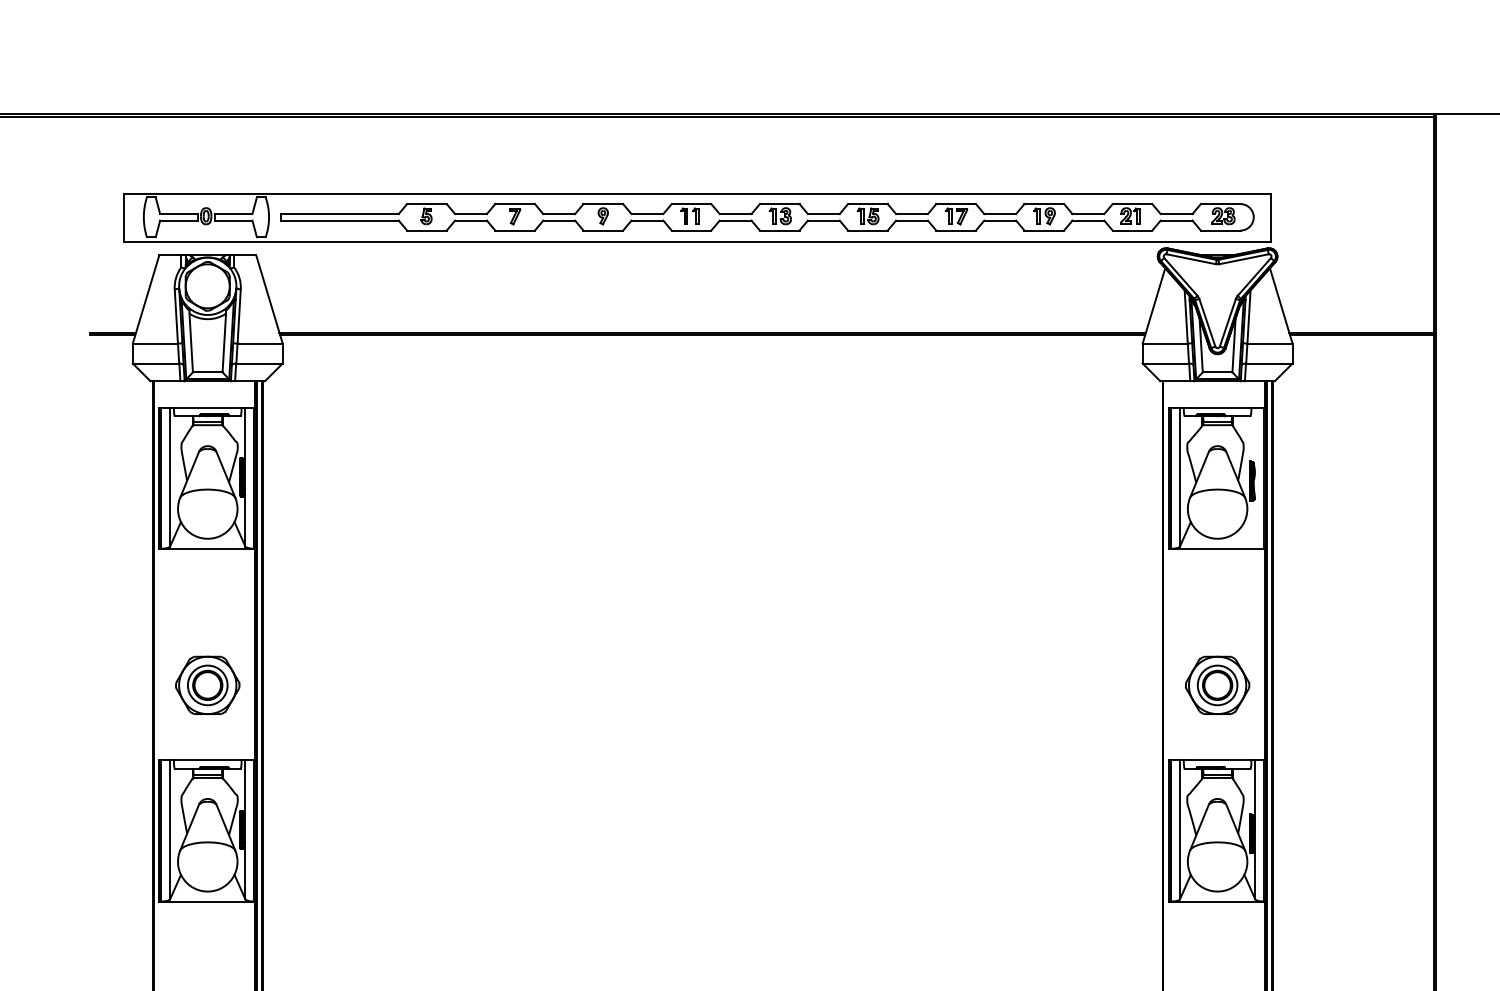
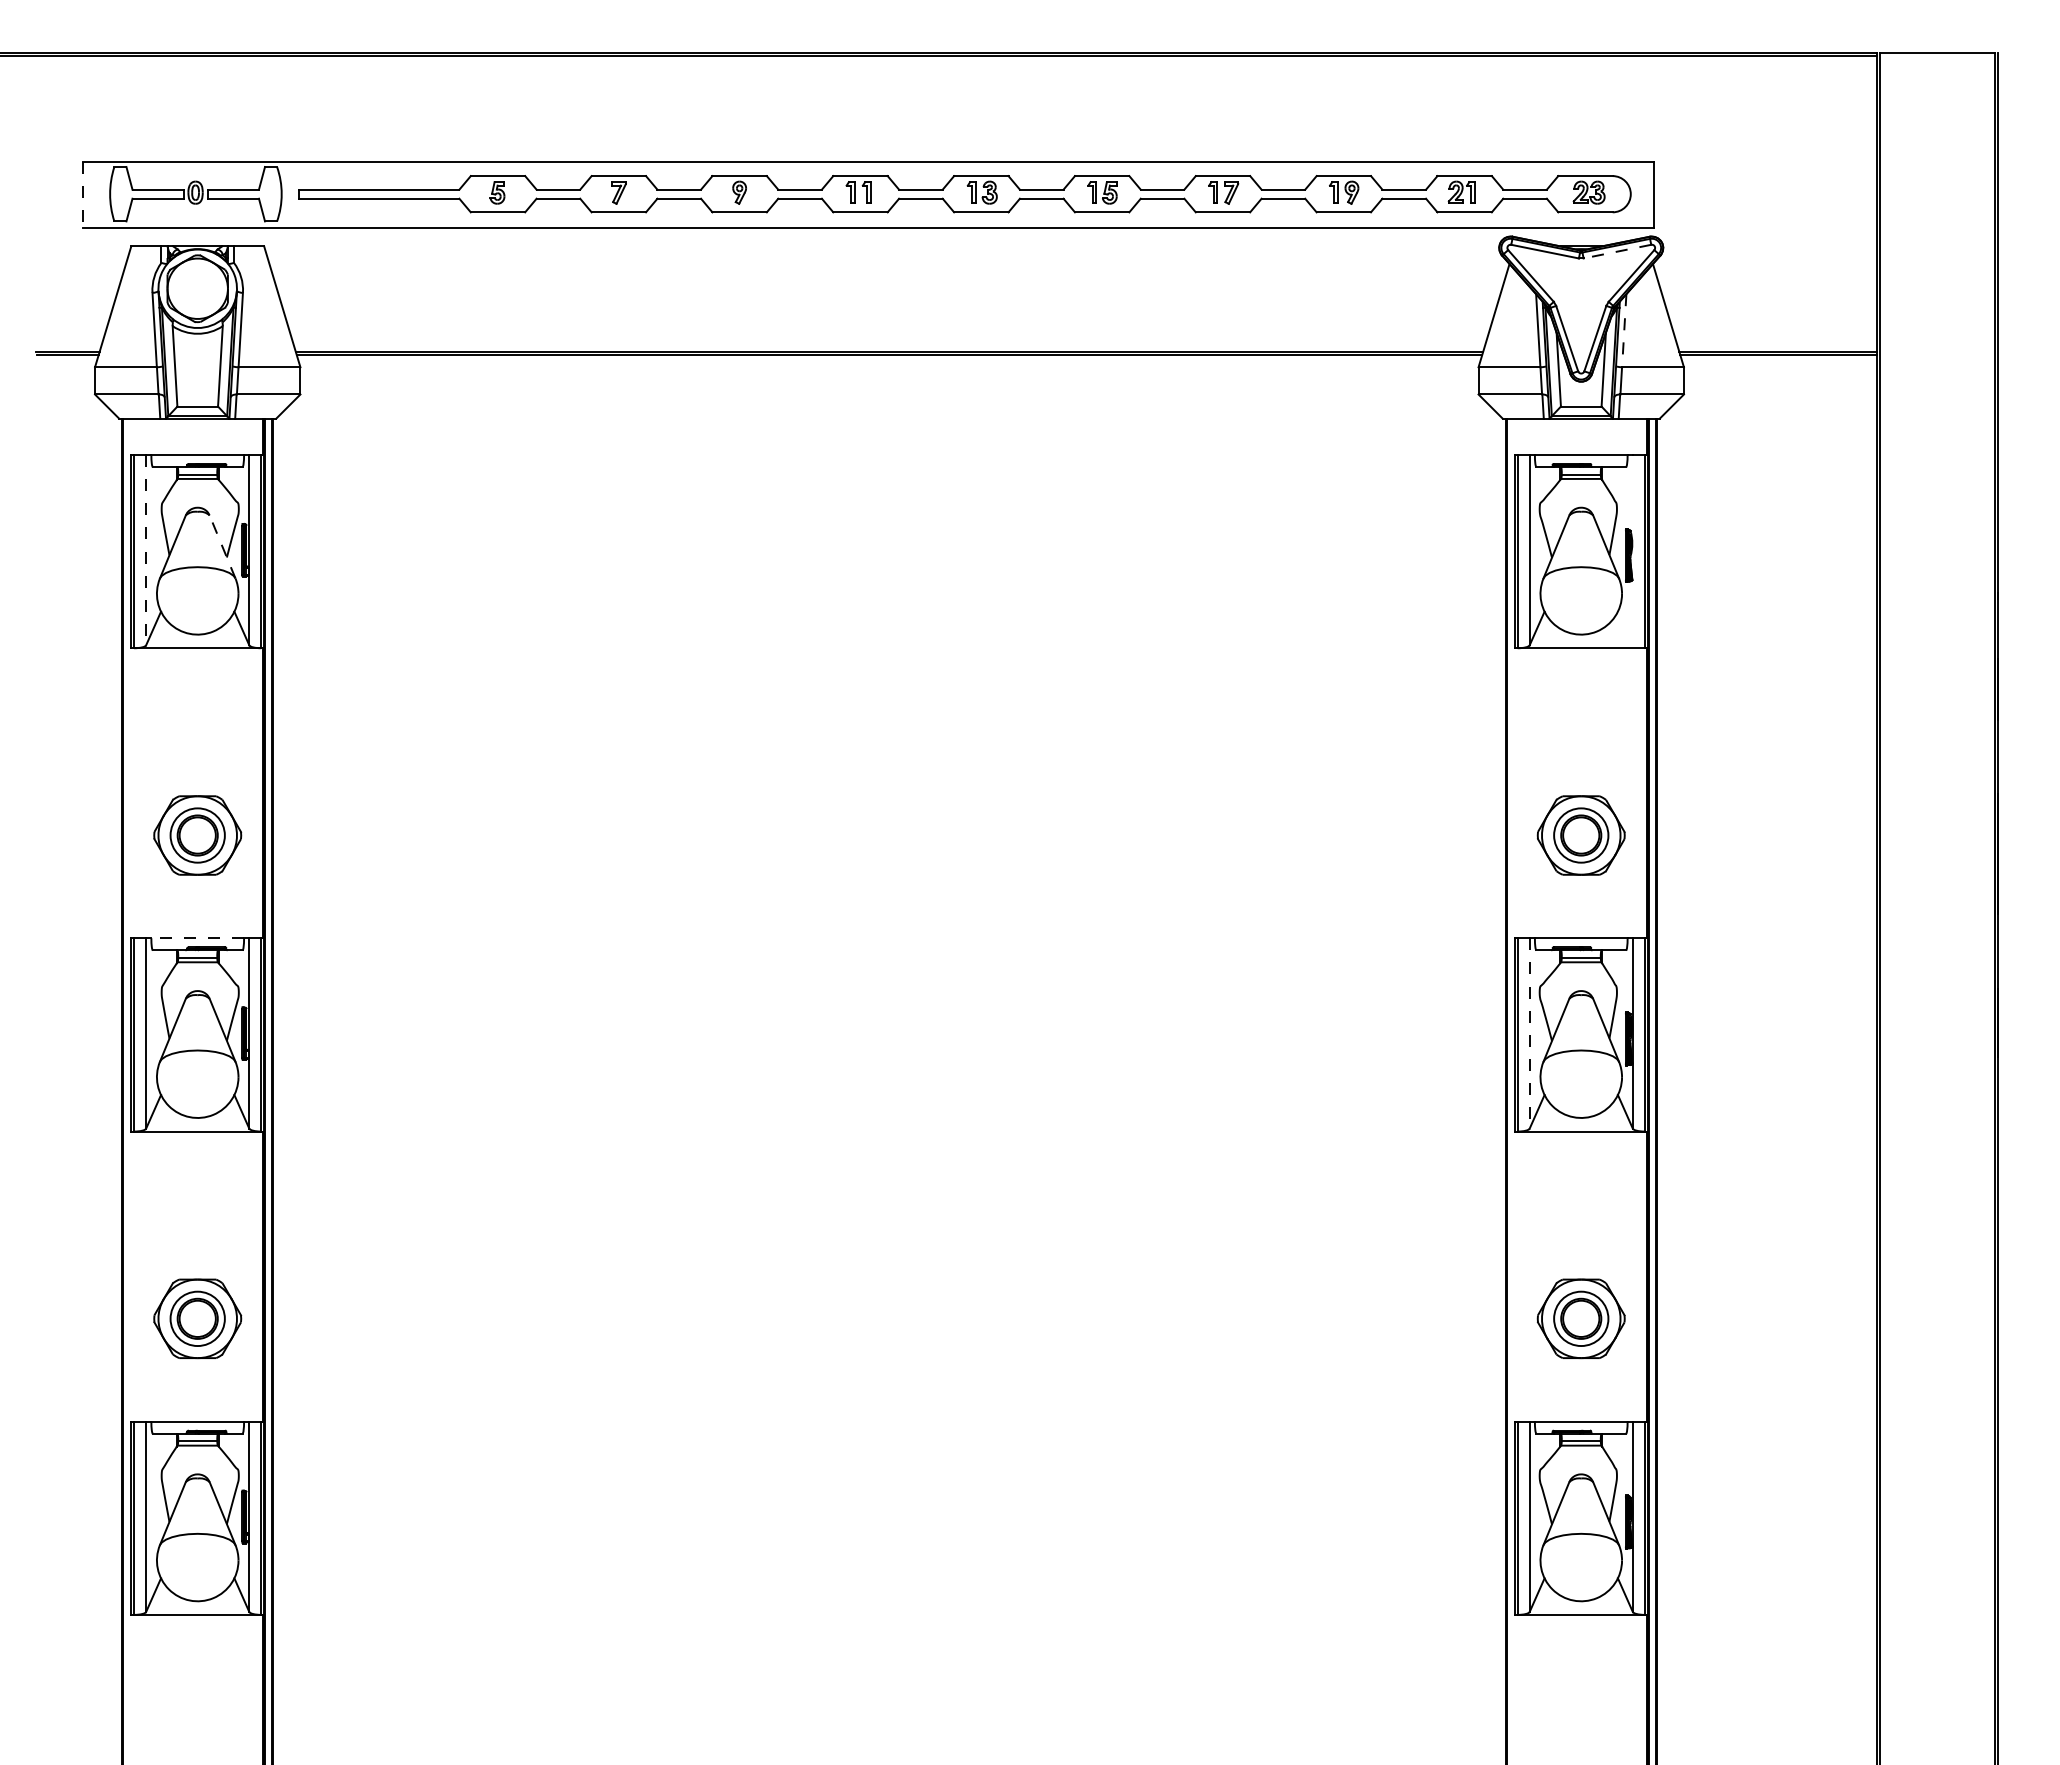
line: (123, 218) -> (82, 195), solid -> dashed
line: (1244, 259) -> (1617, 251), solid -> dashed
line: (1249, 316) -> (1624, 330), solid -> dashed
line: (225, 474) -> (222, 546), solid -> dashed
line: (170, 477) -> (146, 550), solid -> dashed
line: (207, 760) -> (197, 938), solid -> dashed
line: (1179, 829) -> (1529, 1033), solid -> dashed

